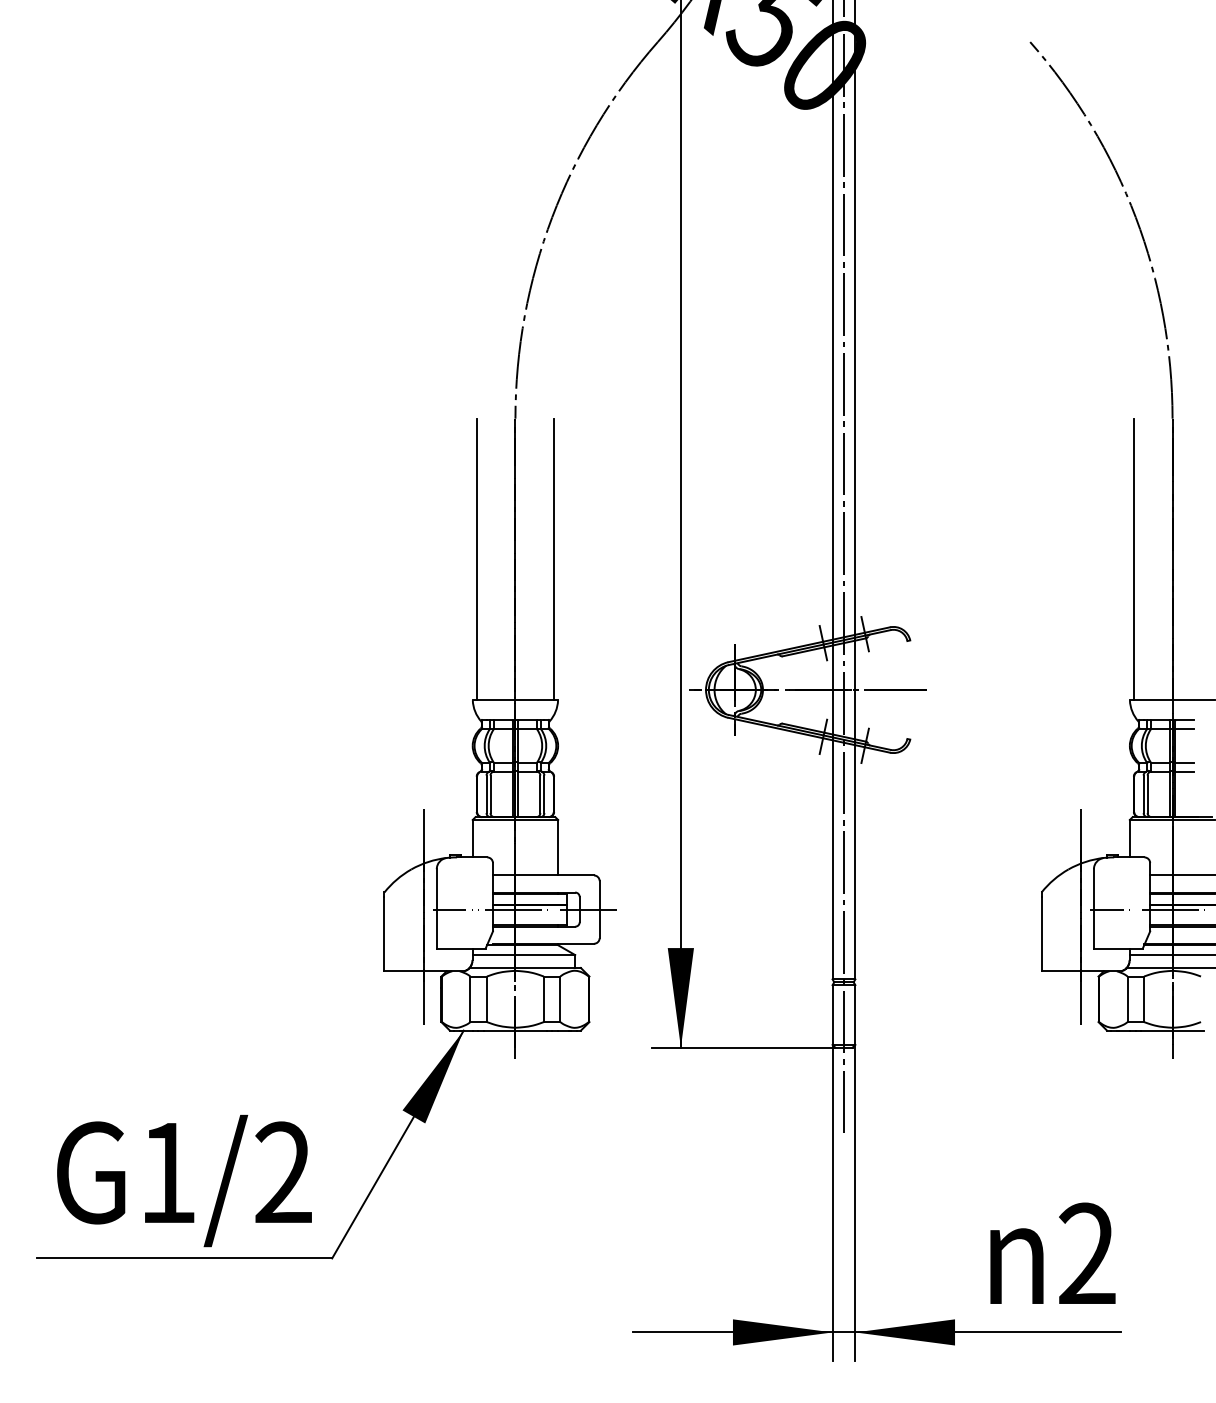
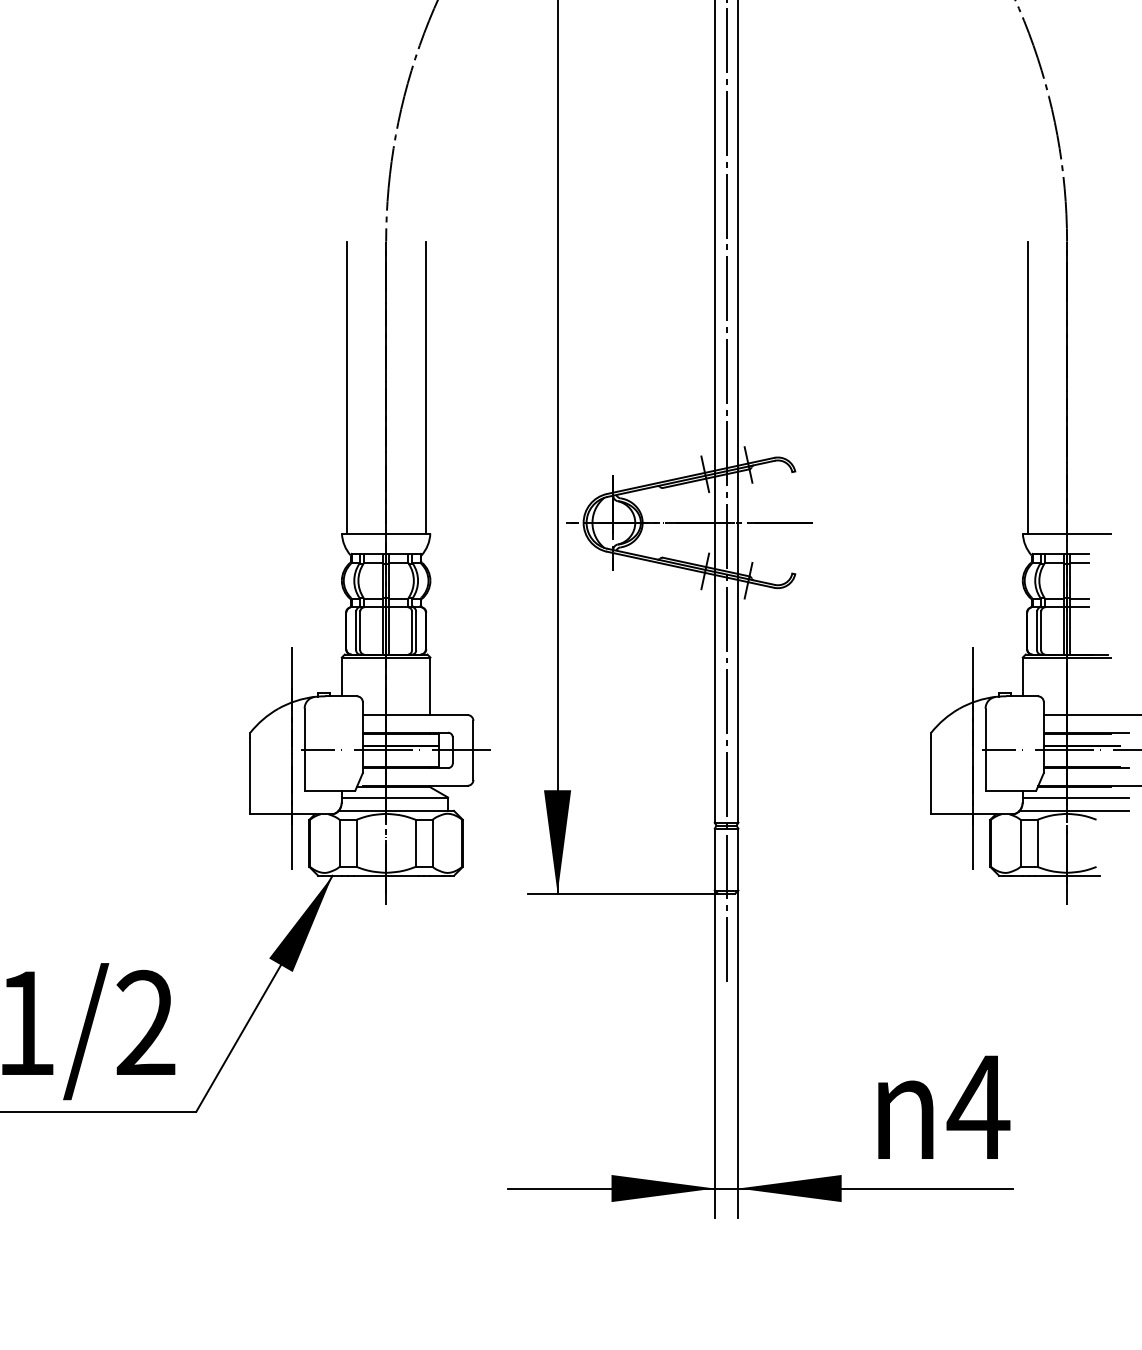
text: (1086, 1252) -> (977, 1105), 2 -> 4

